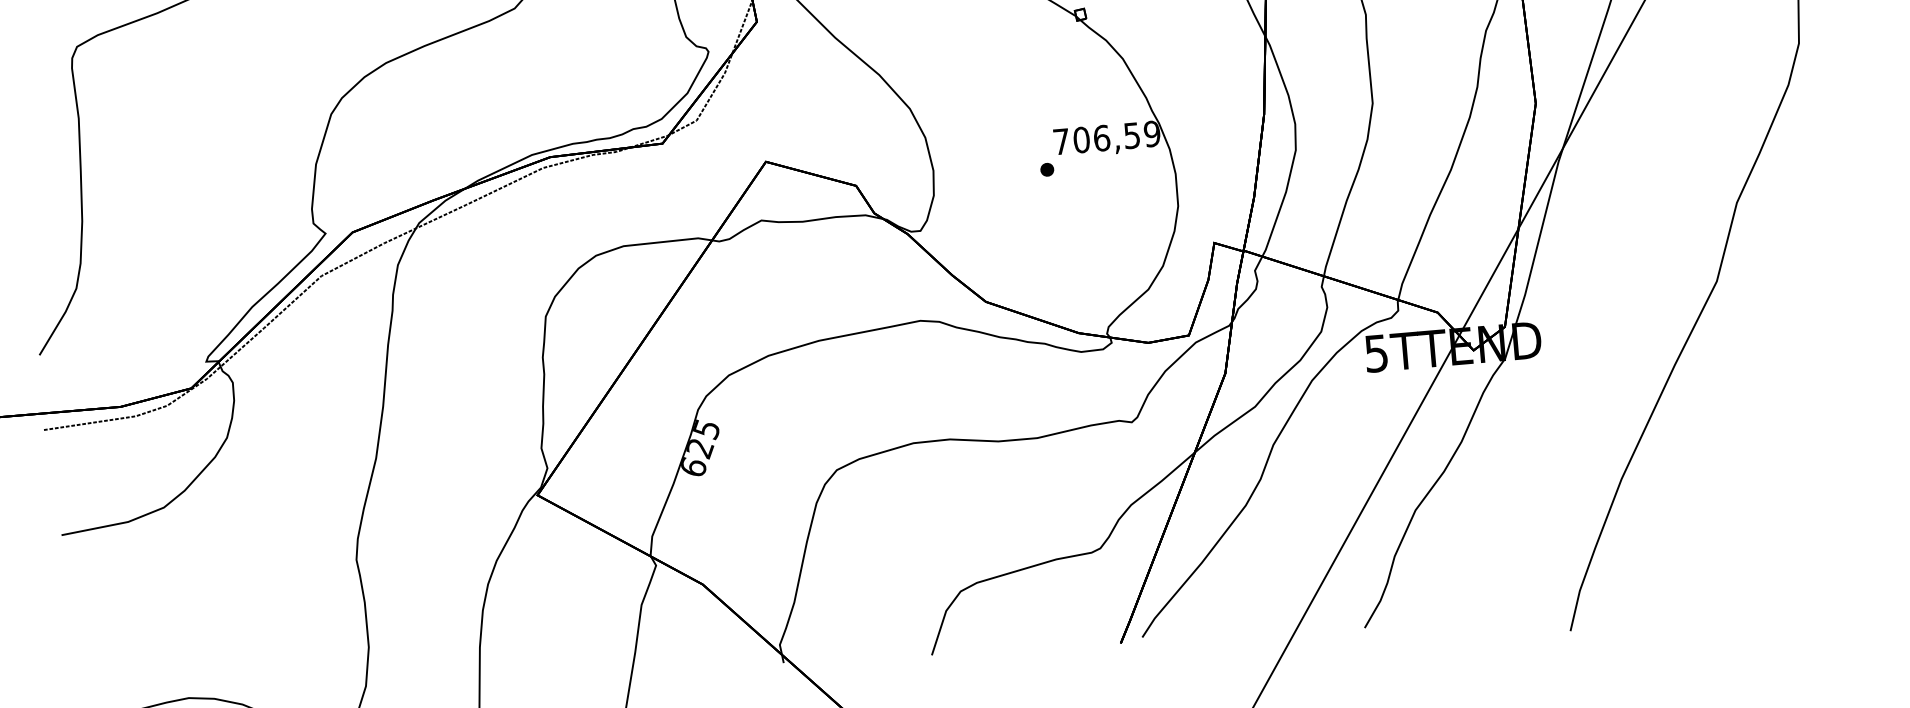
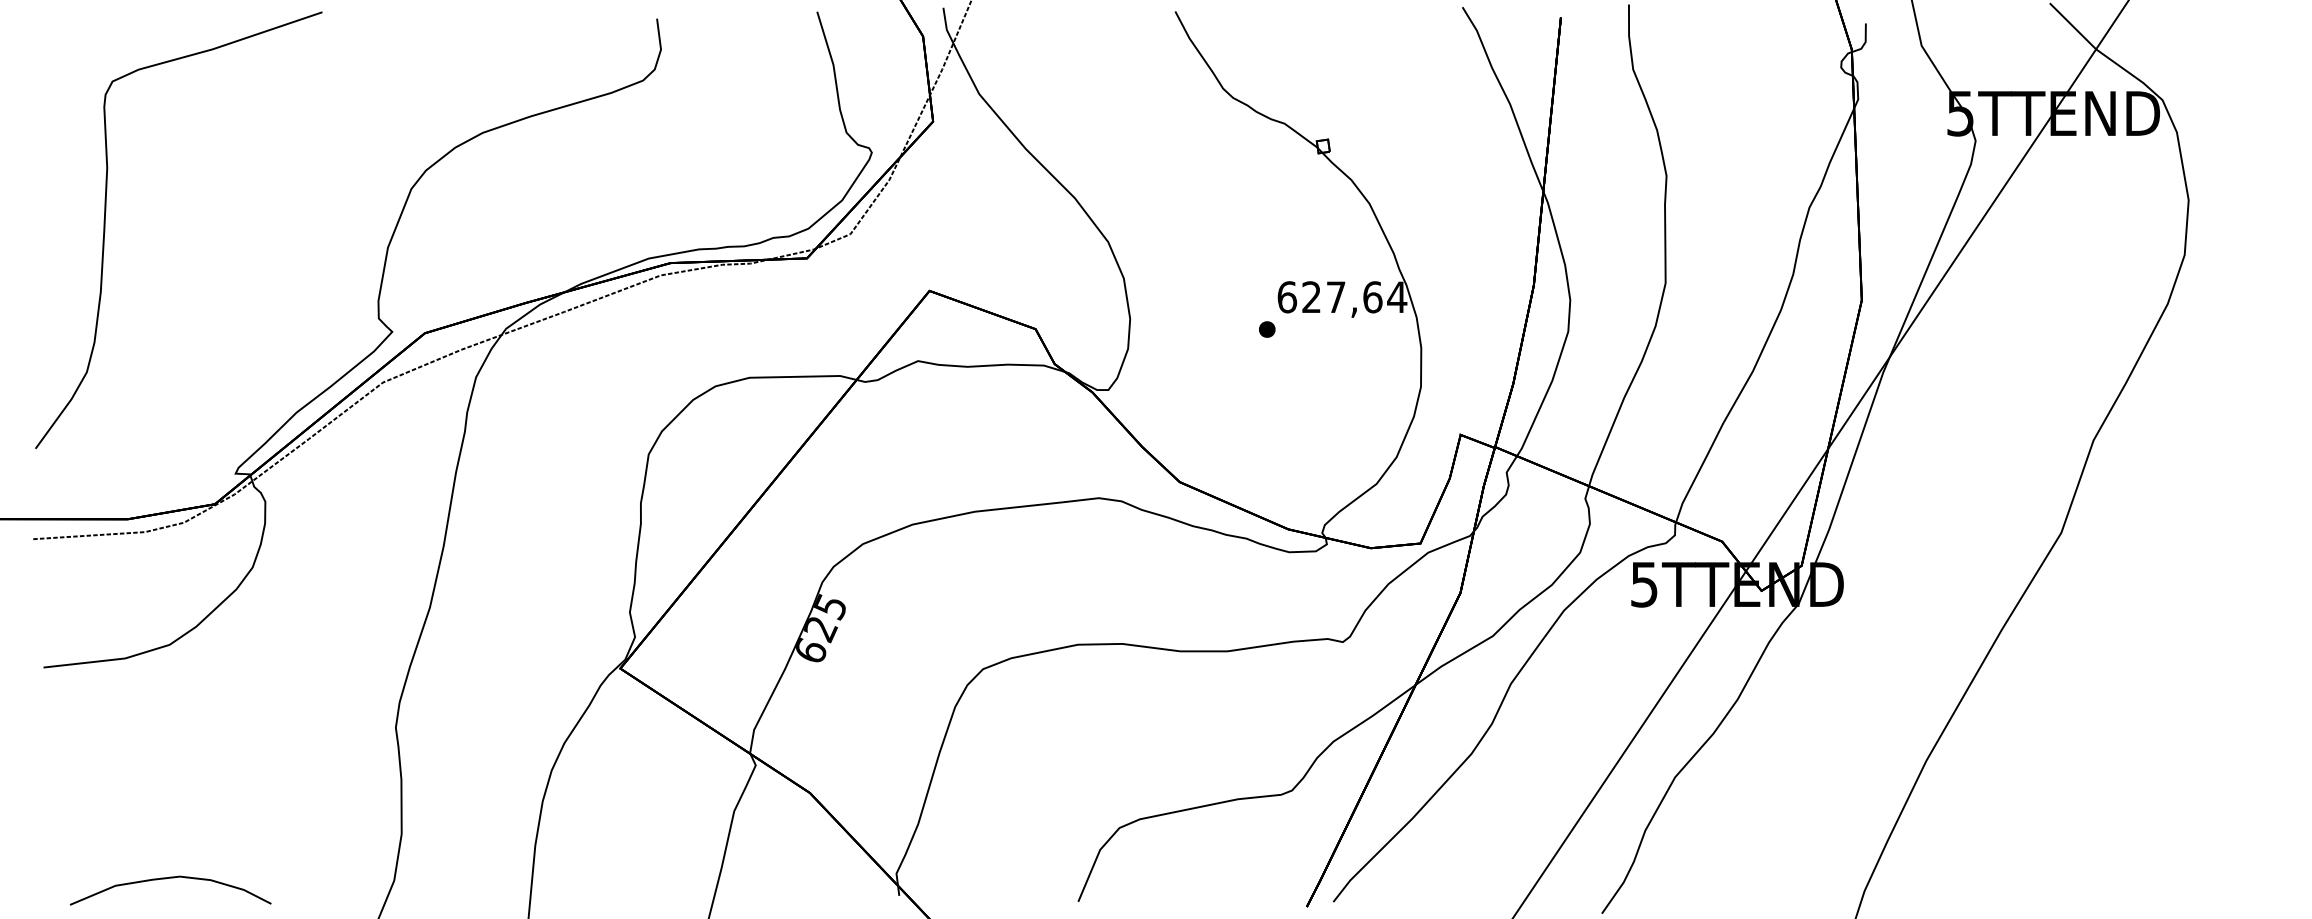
text: (1107, 138) -> (1342, 297), 706,59 -> 627,64

